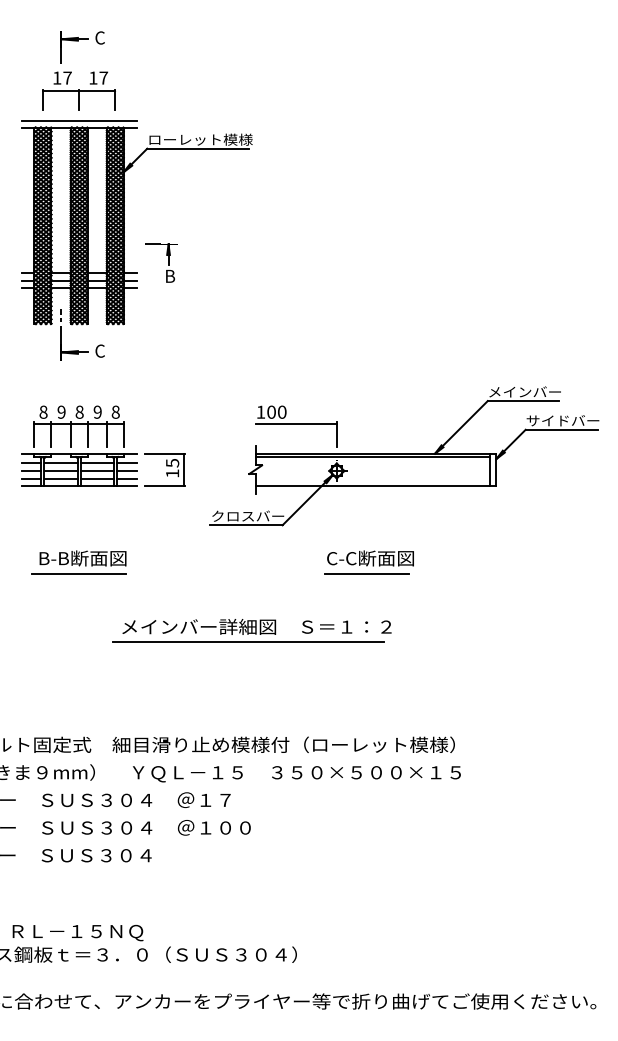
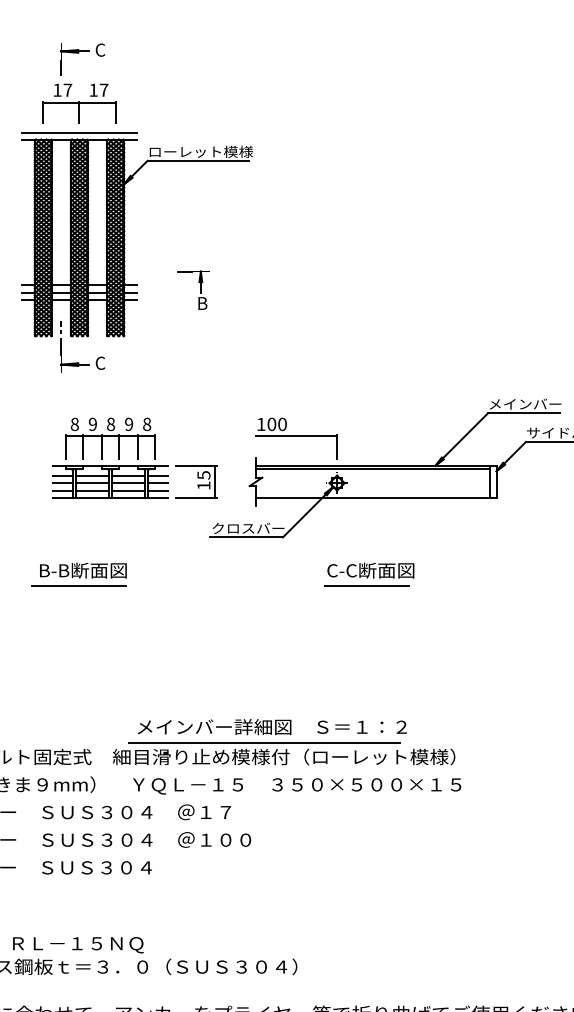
part: (168, 262) -> (200, 289), moved
part: (103, 445) -> (134, 457), moved
part: (251, 630) -> (266, 730), moved

